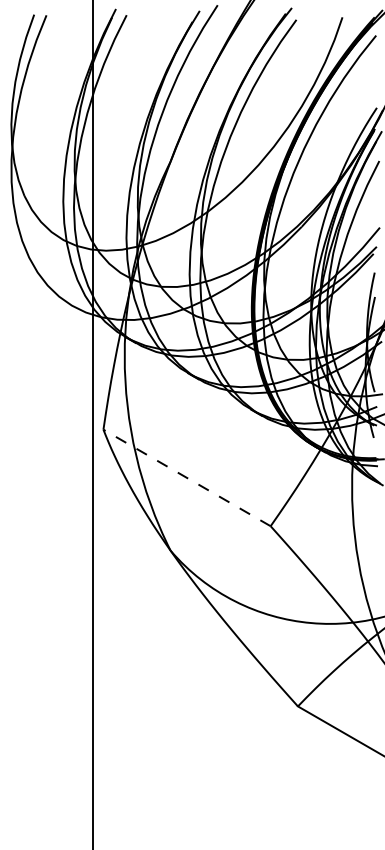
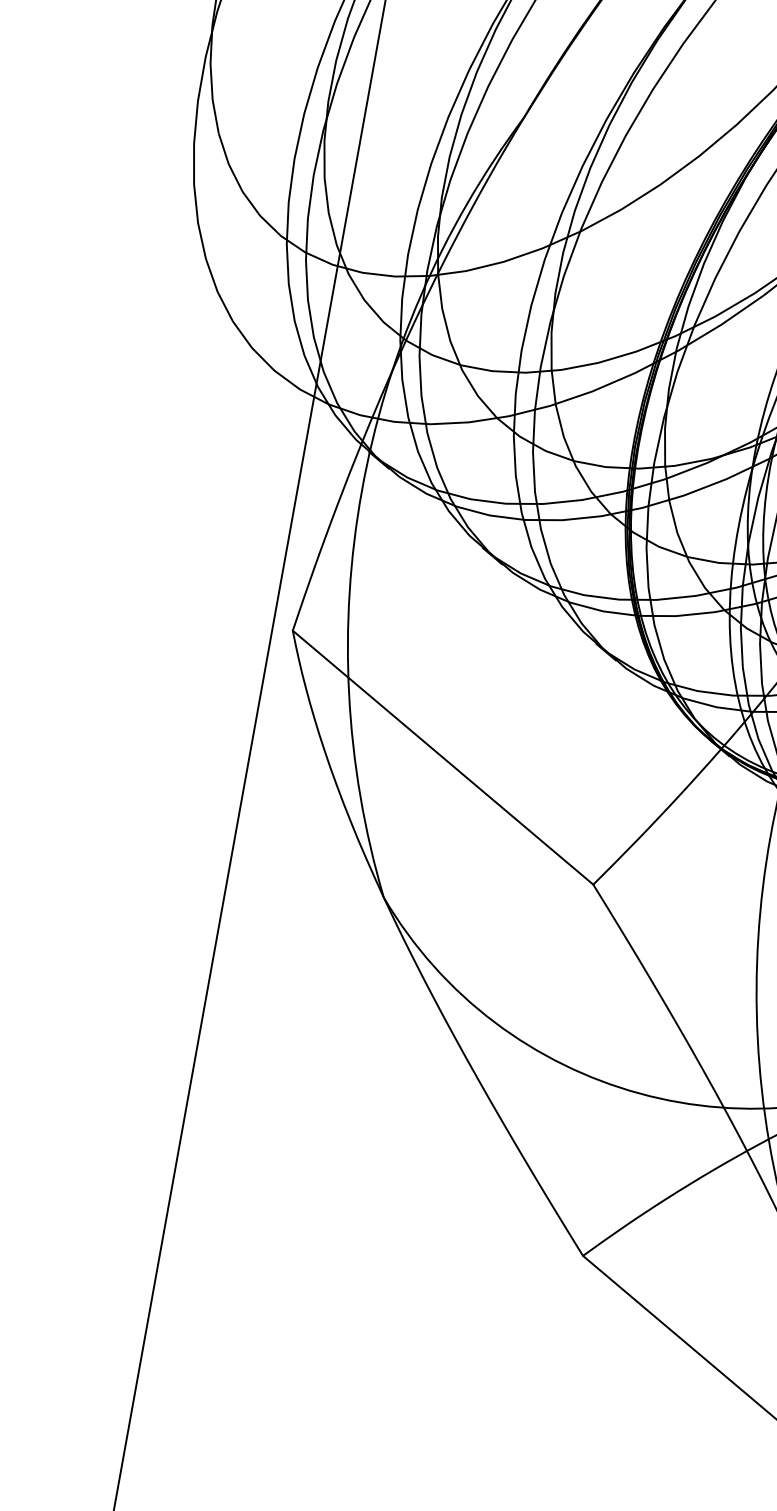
line: (187, 477) -> (444, 756), dashed -> solid

